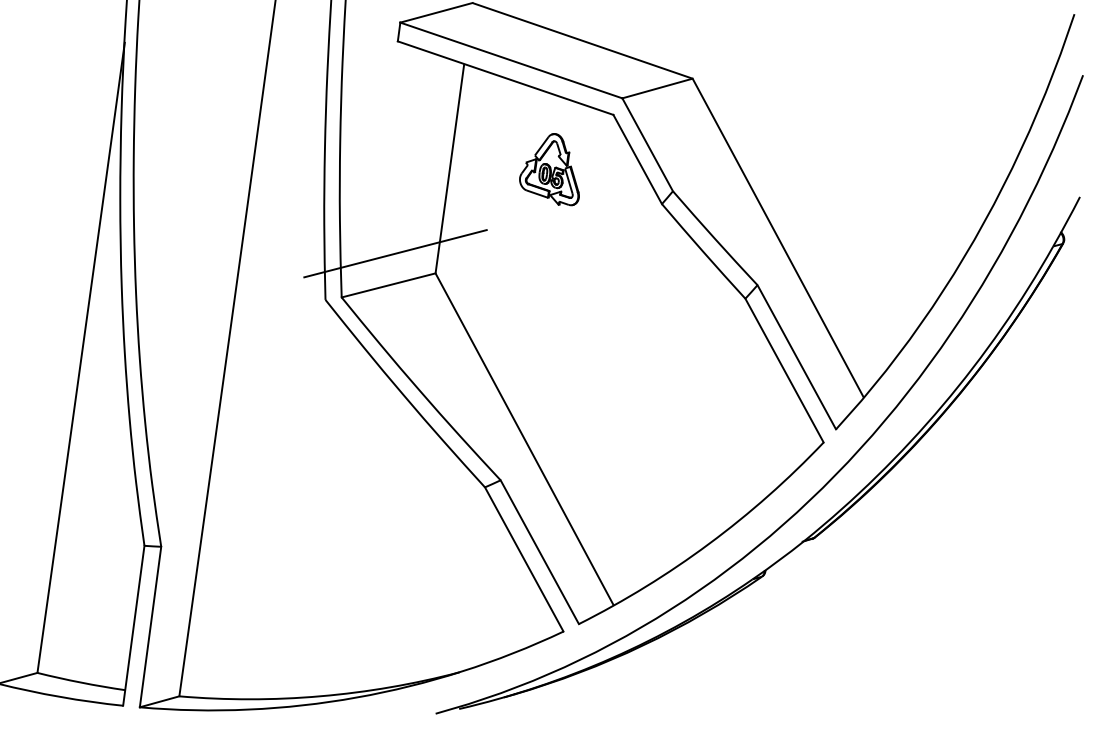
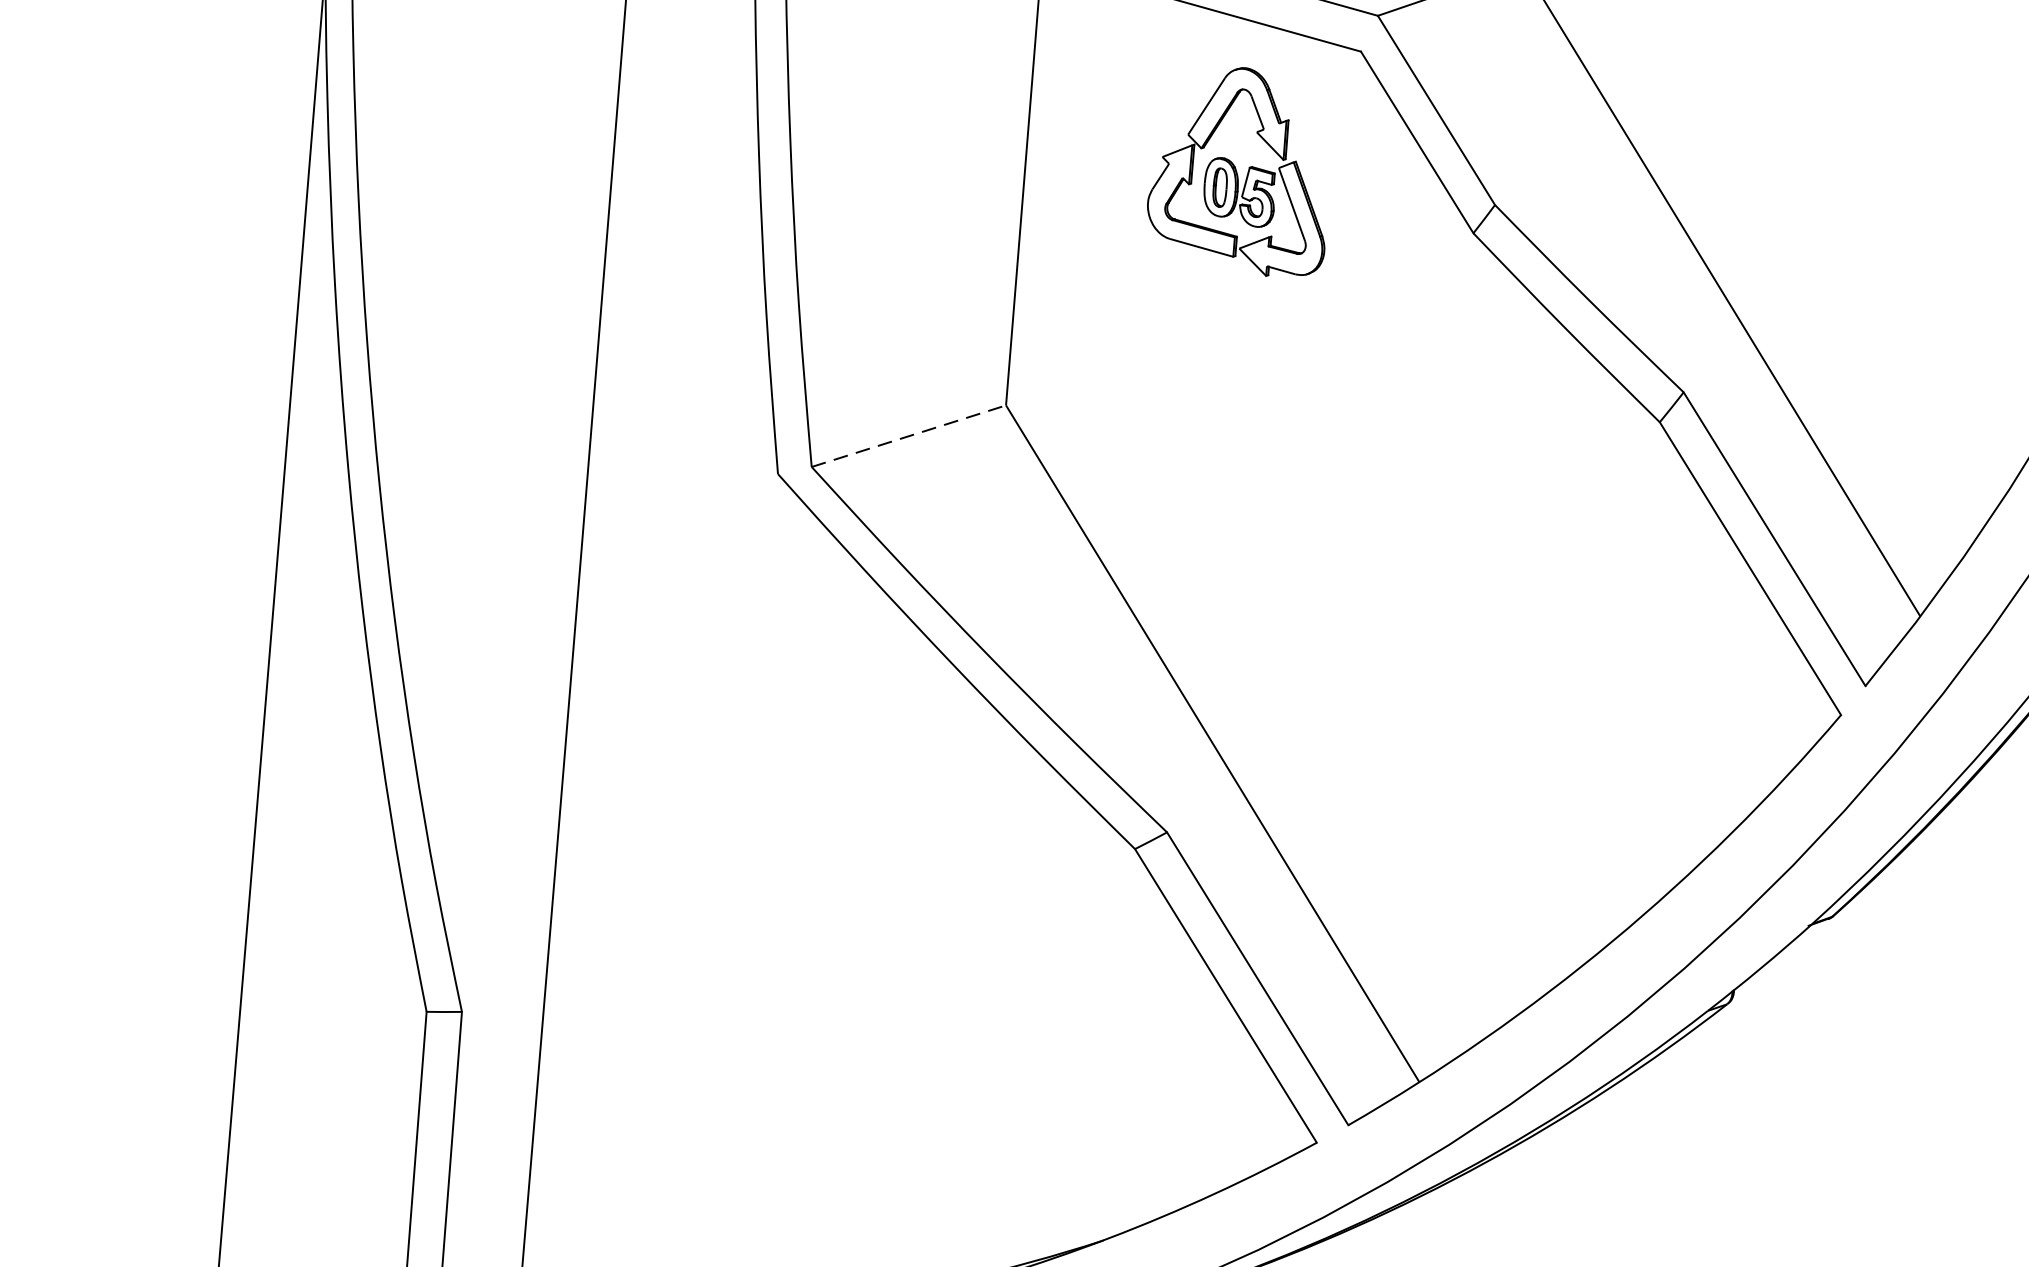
part: (549, 169) -> (1233, 173), size x1.4
line: (395, 253) -> (919, 368), removed
line: (389, 285) -> (910, 436), solid -> dashed

